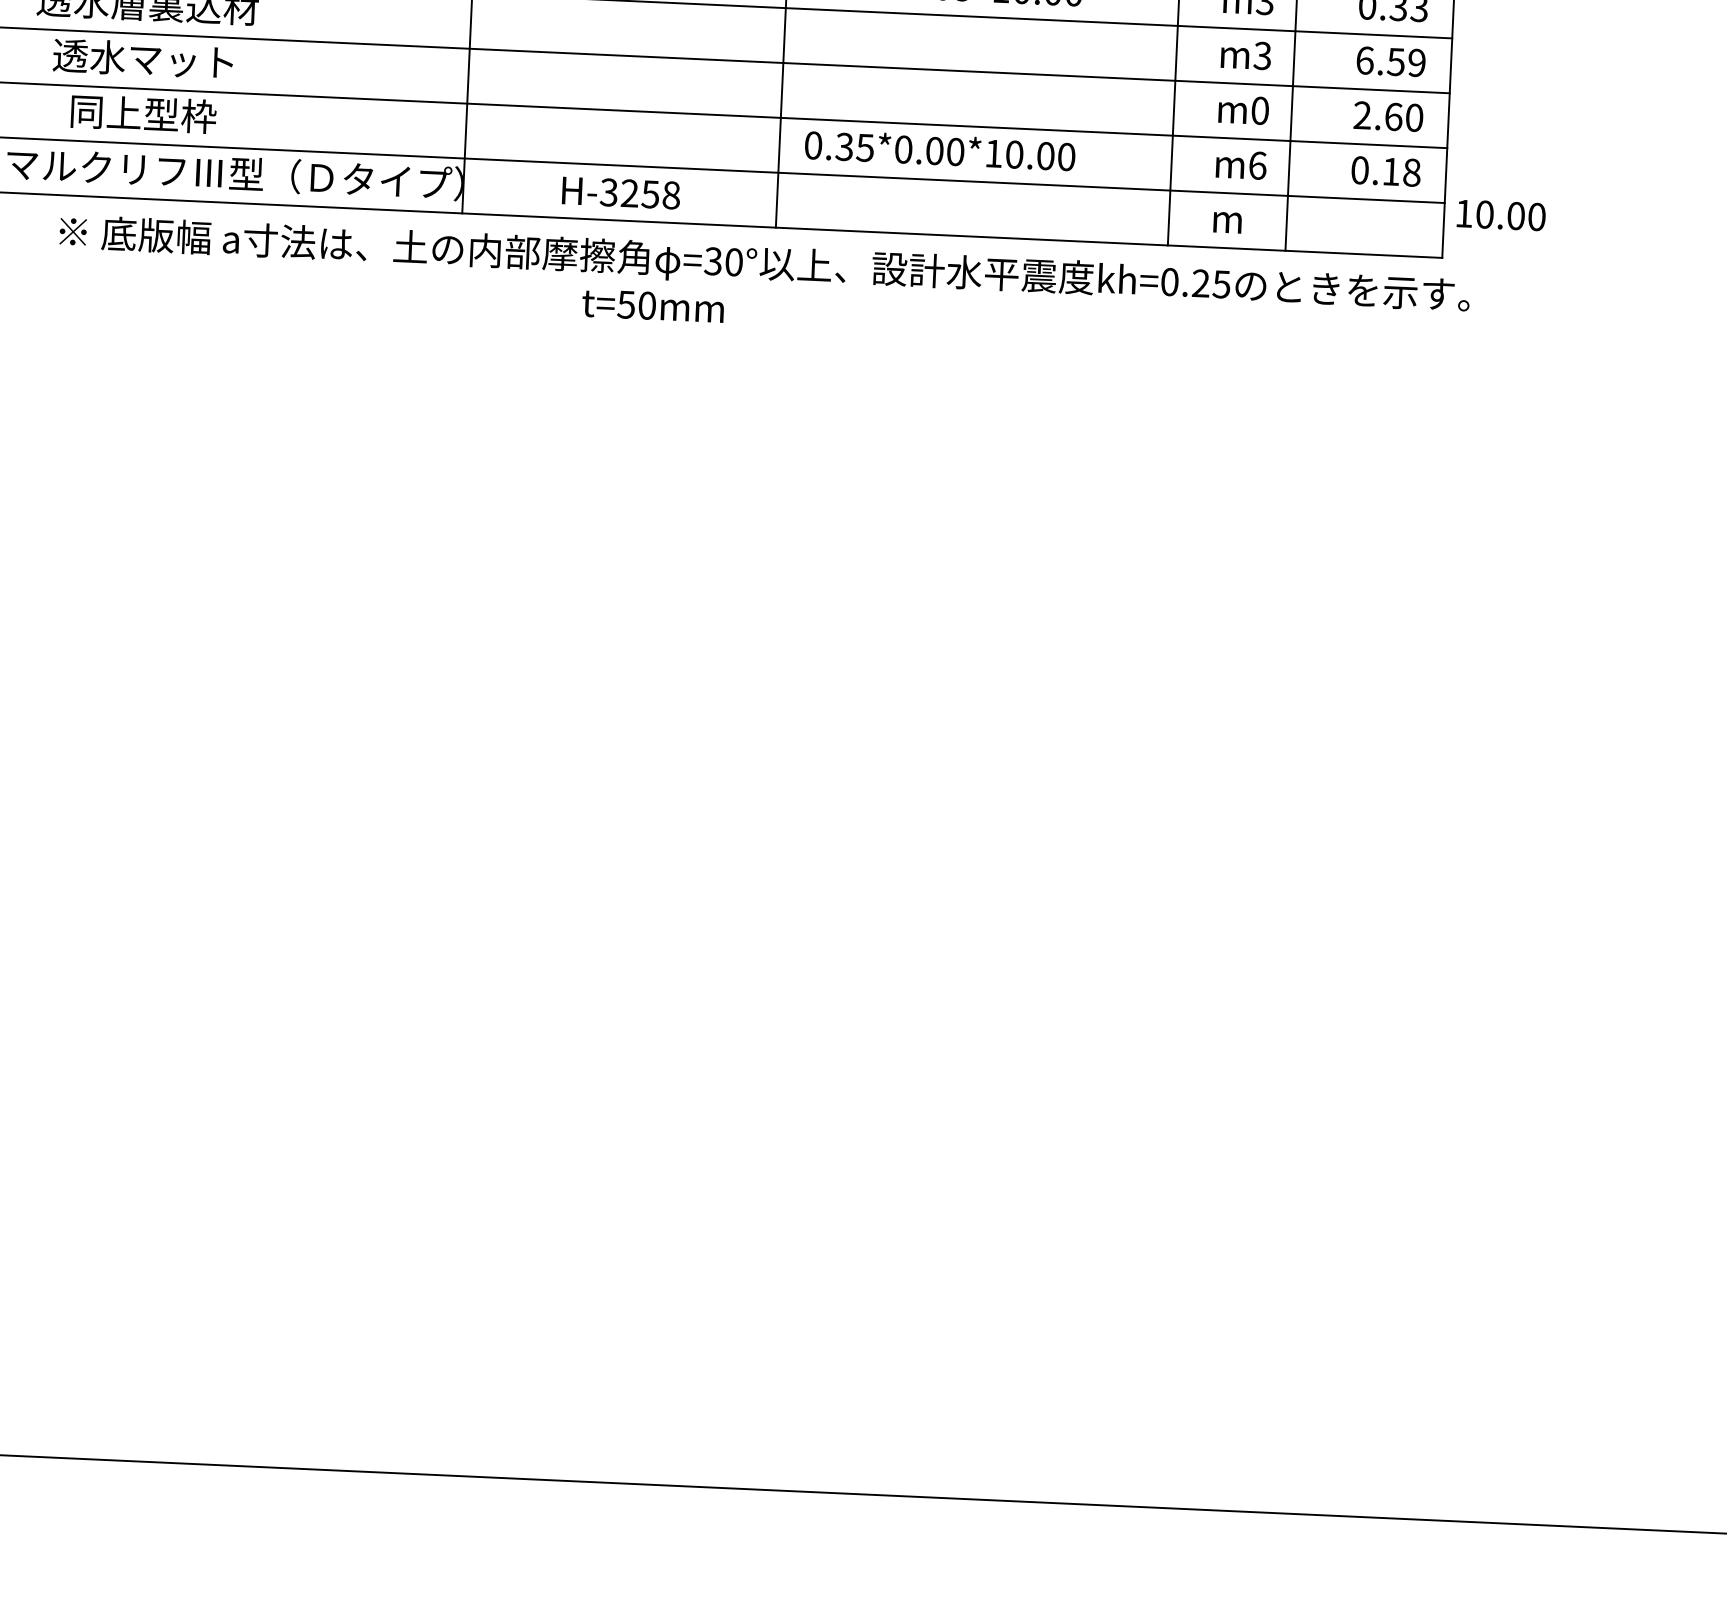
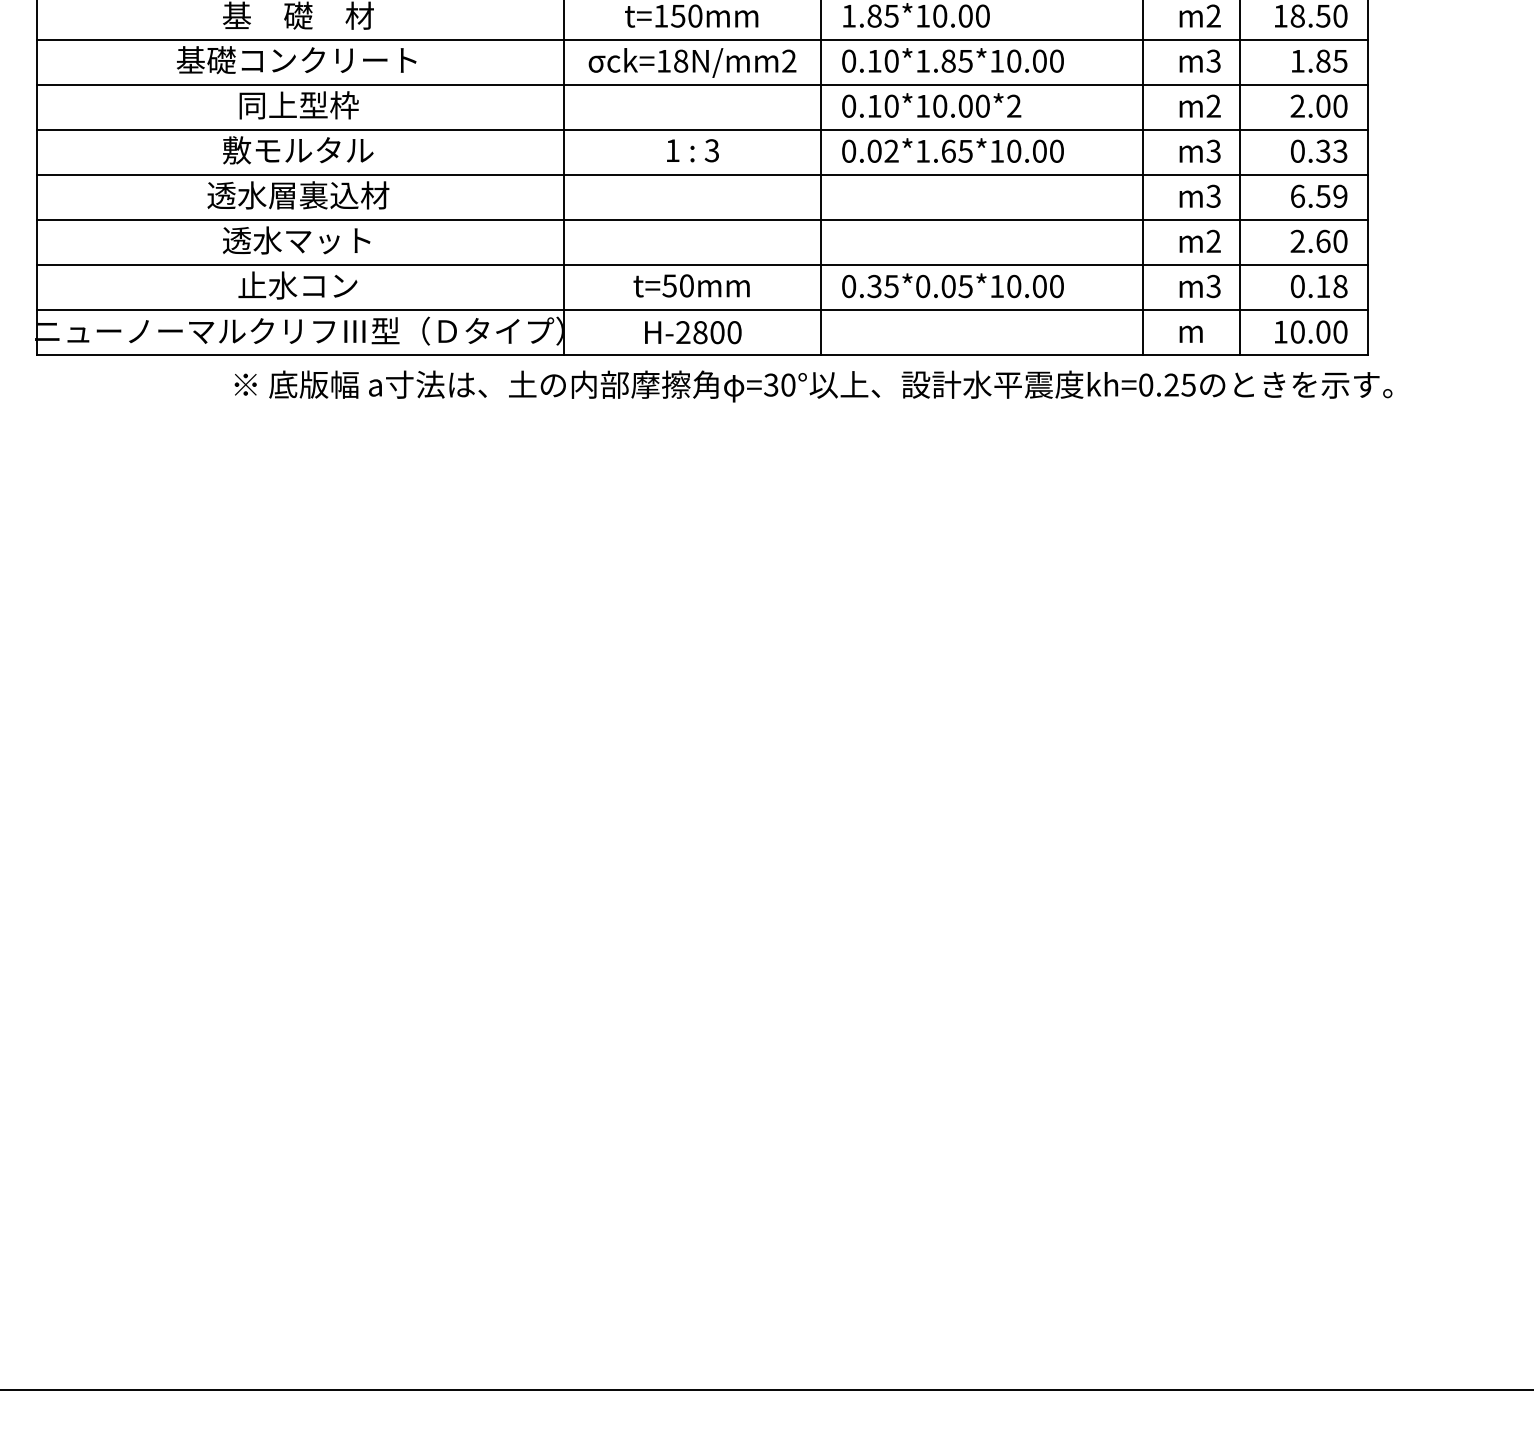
text: (1259, 110) -> (1213, 241), m0 -> m2
text: (142, 113) -> (298, 285), 同上型枠 -> 止水コン
text: (955, 151) -> (965, 286), 0.35*0.00*10.00 -> 0.35*0.05*10.00
text: (1257, 165) -> (1213, 286), m6 -> m3
text: (639, 193) -> (708, 332), H-3258 -> H-2800
text: (1501, 214) -> (1311, 331), moved
text: (653, 305) -> (691, 285), moved

